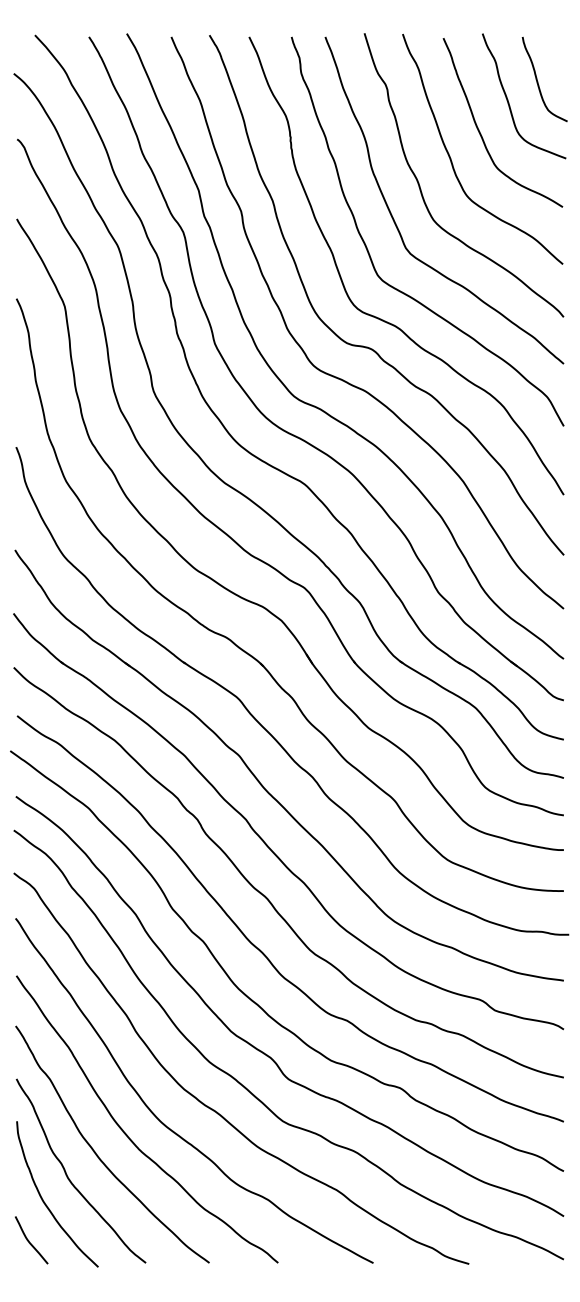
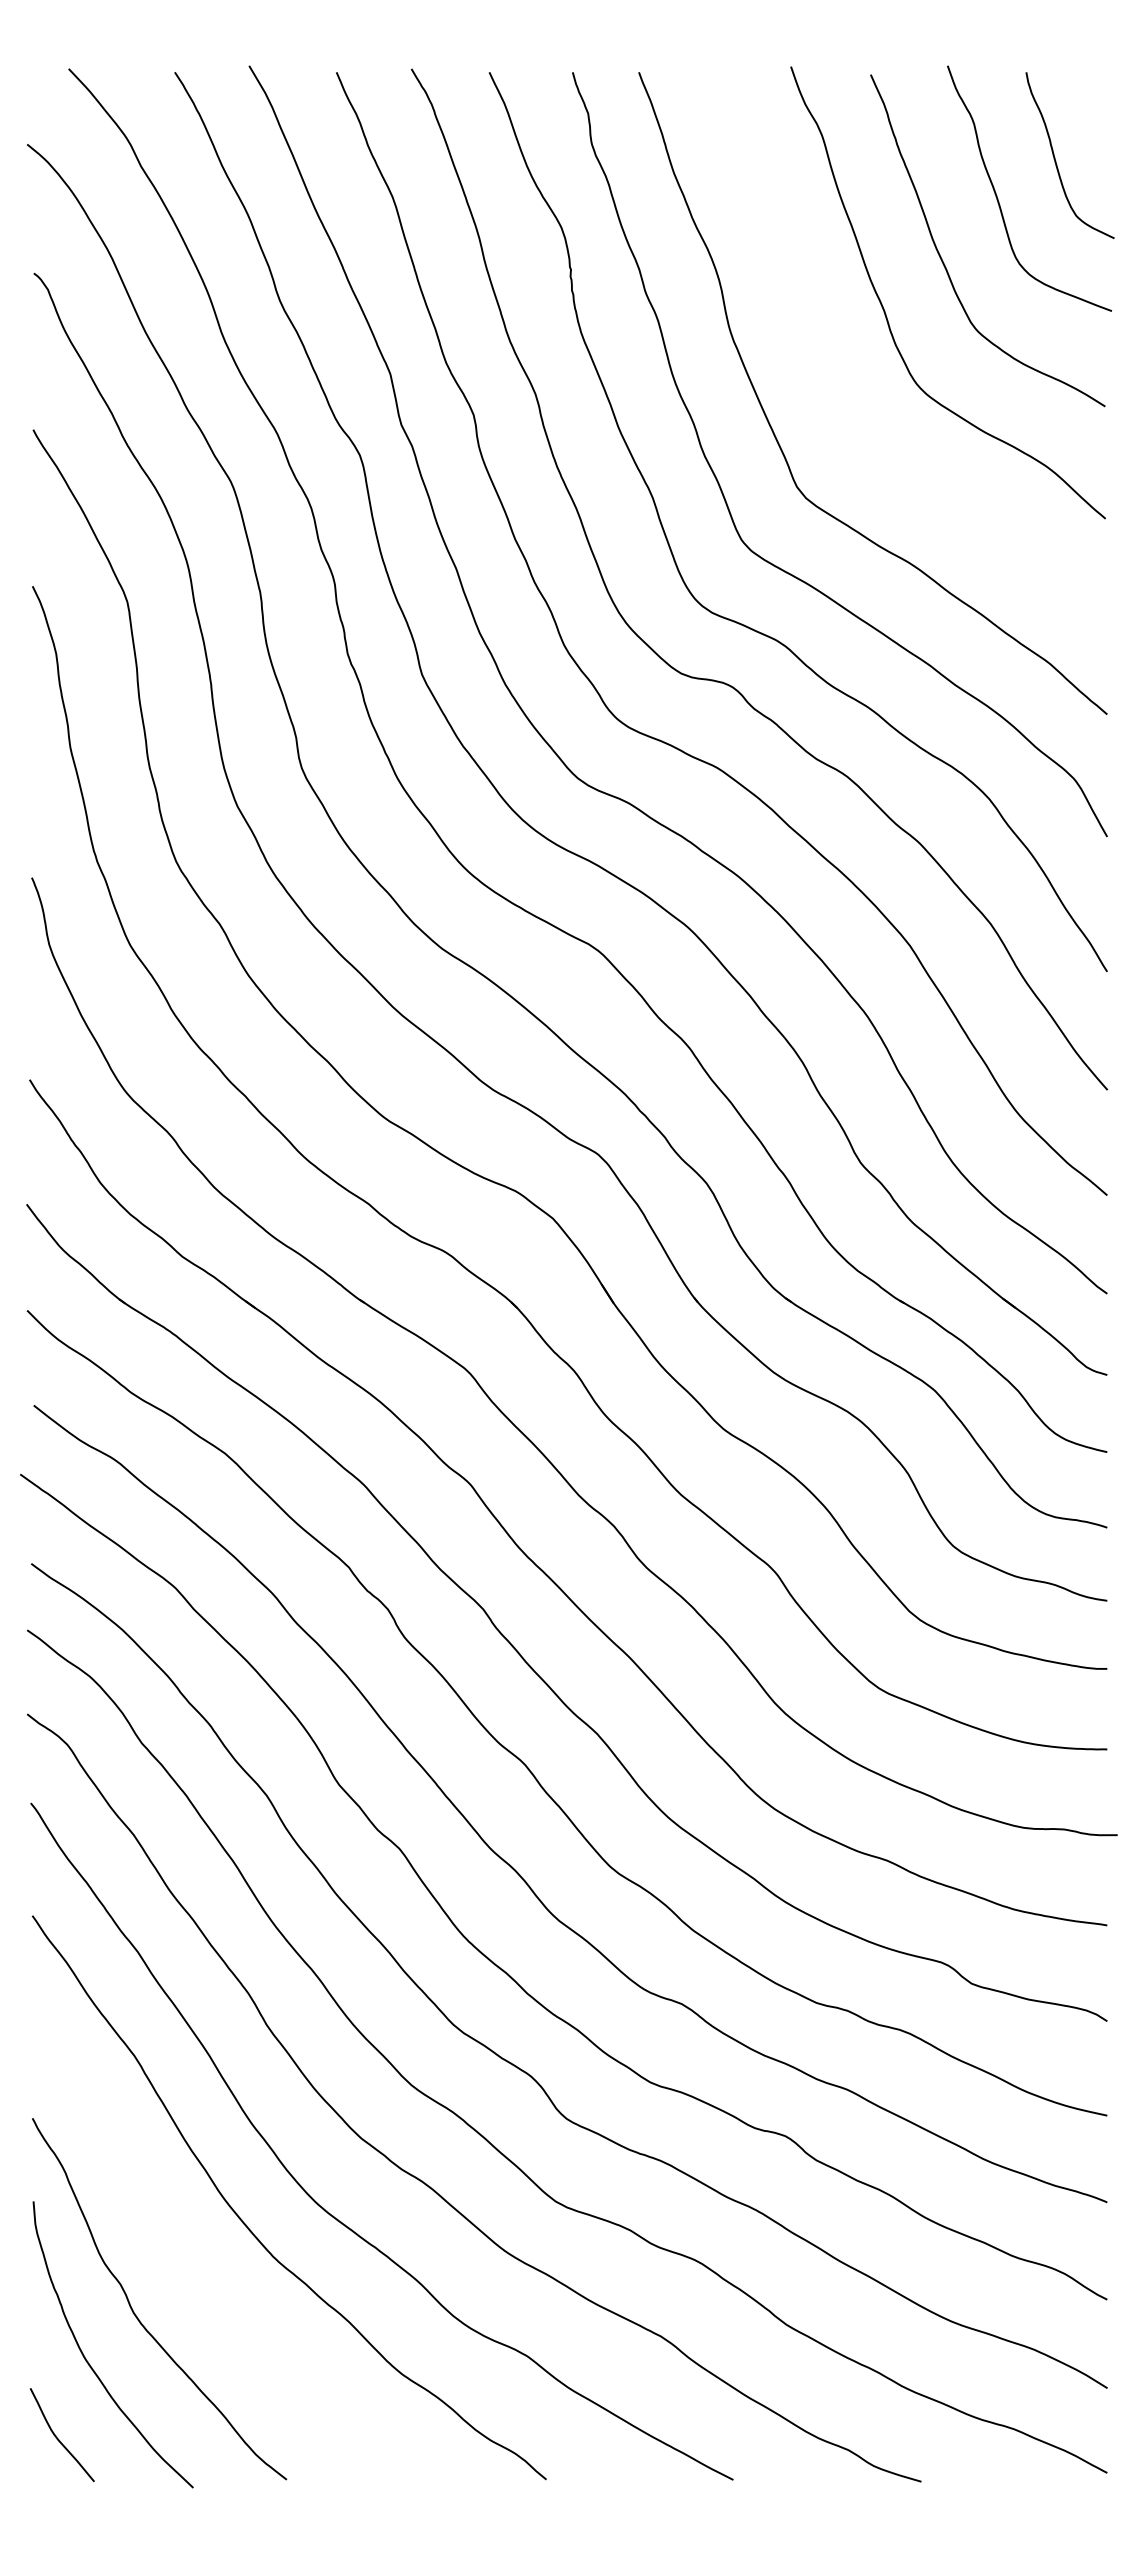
curve: (420, 185) -> (825, 363), removed
curve: (98, 1155) -> (193, 2268), removed

